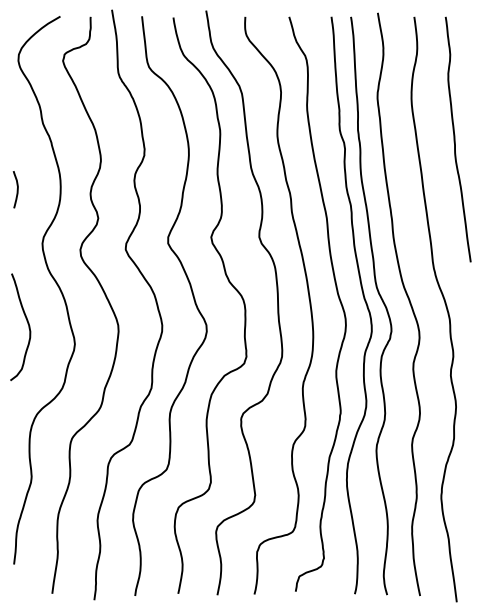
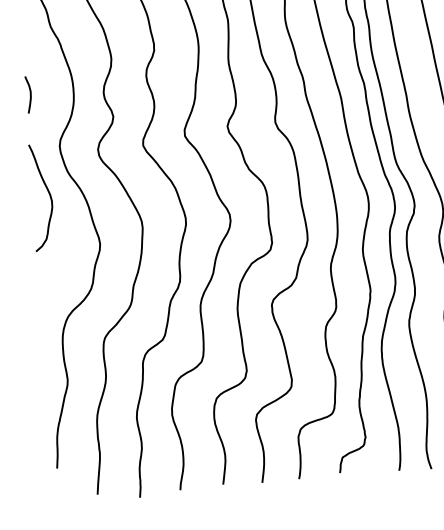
curve: (27, 324) -> (48, 194), moved

